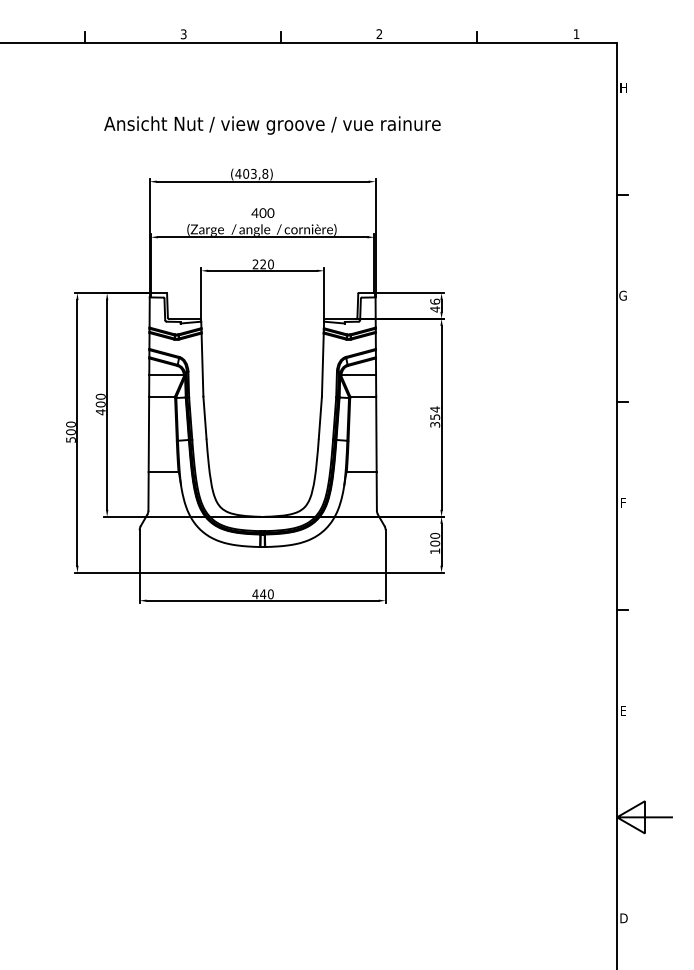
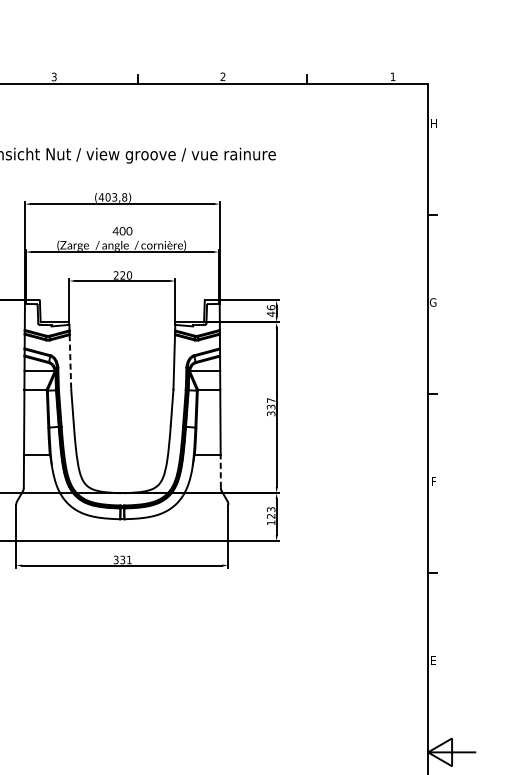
line: (202, 365) -> (70, 362), solid -> dashed
text: (435, 412) -> (271, 403), 354 -> 337
line: (376, 490) -> (220, 470), solid -> dashed
text: (435, 539) -> (271, 512), 100 -> 123
text: (262, 594) -> (122, 560), 440 -> 331

